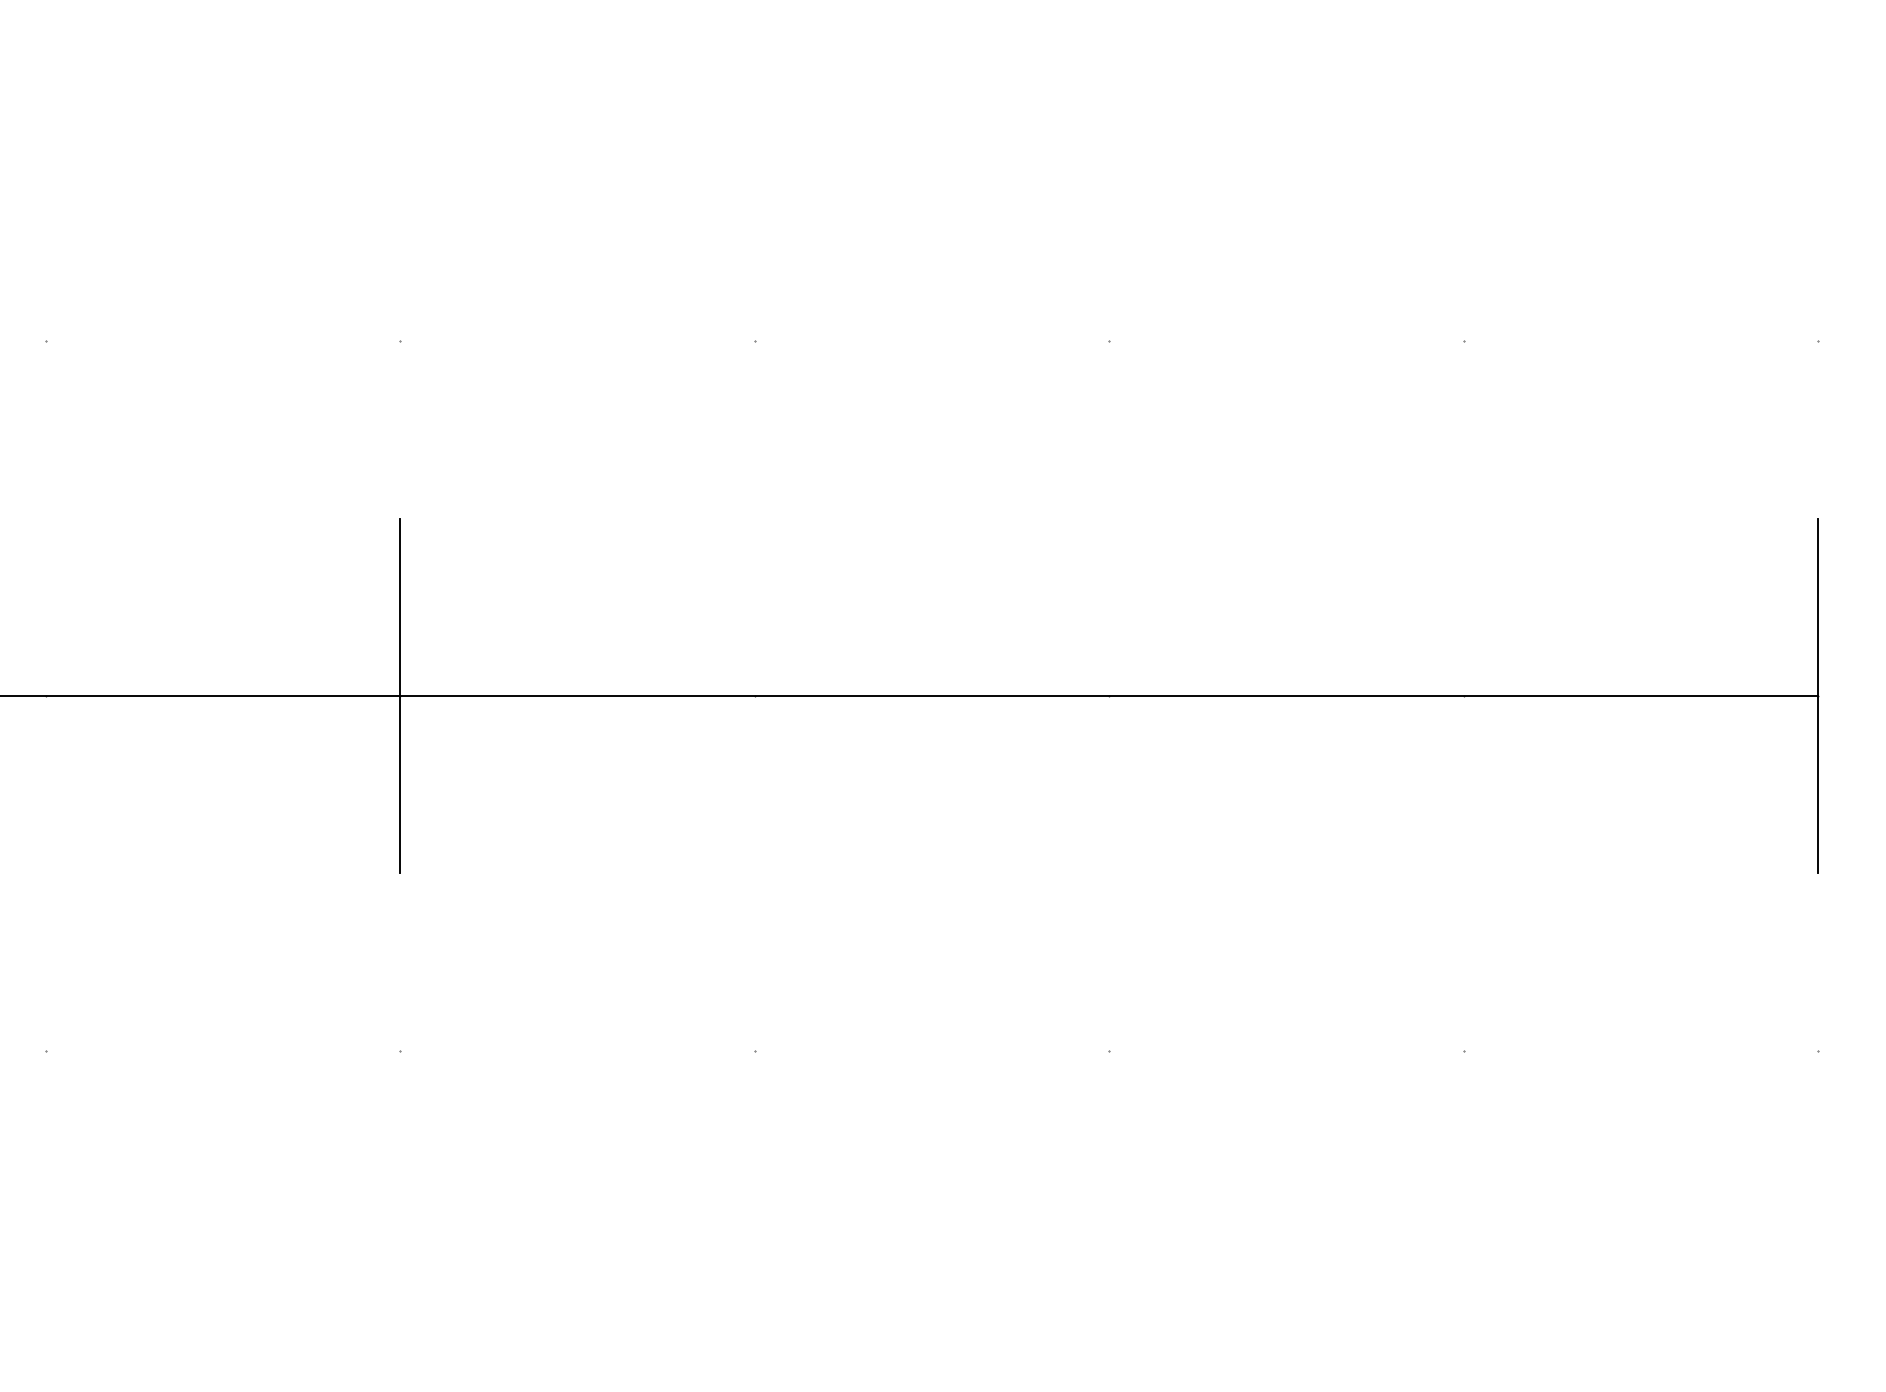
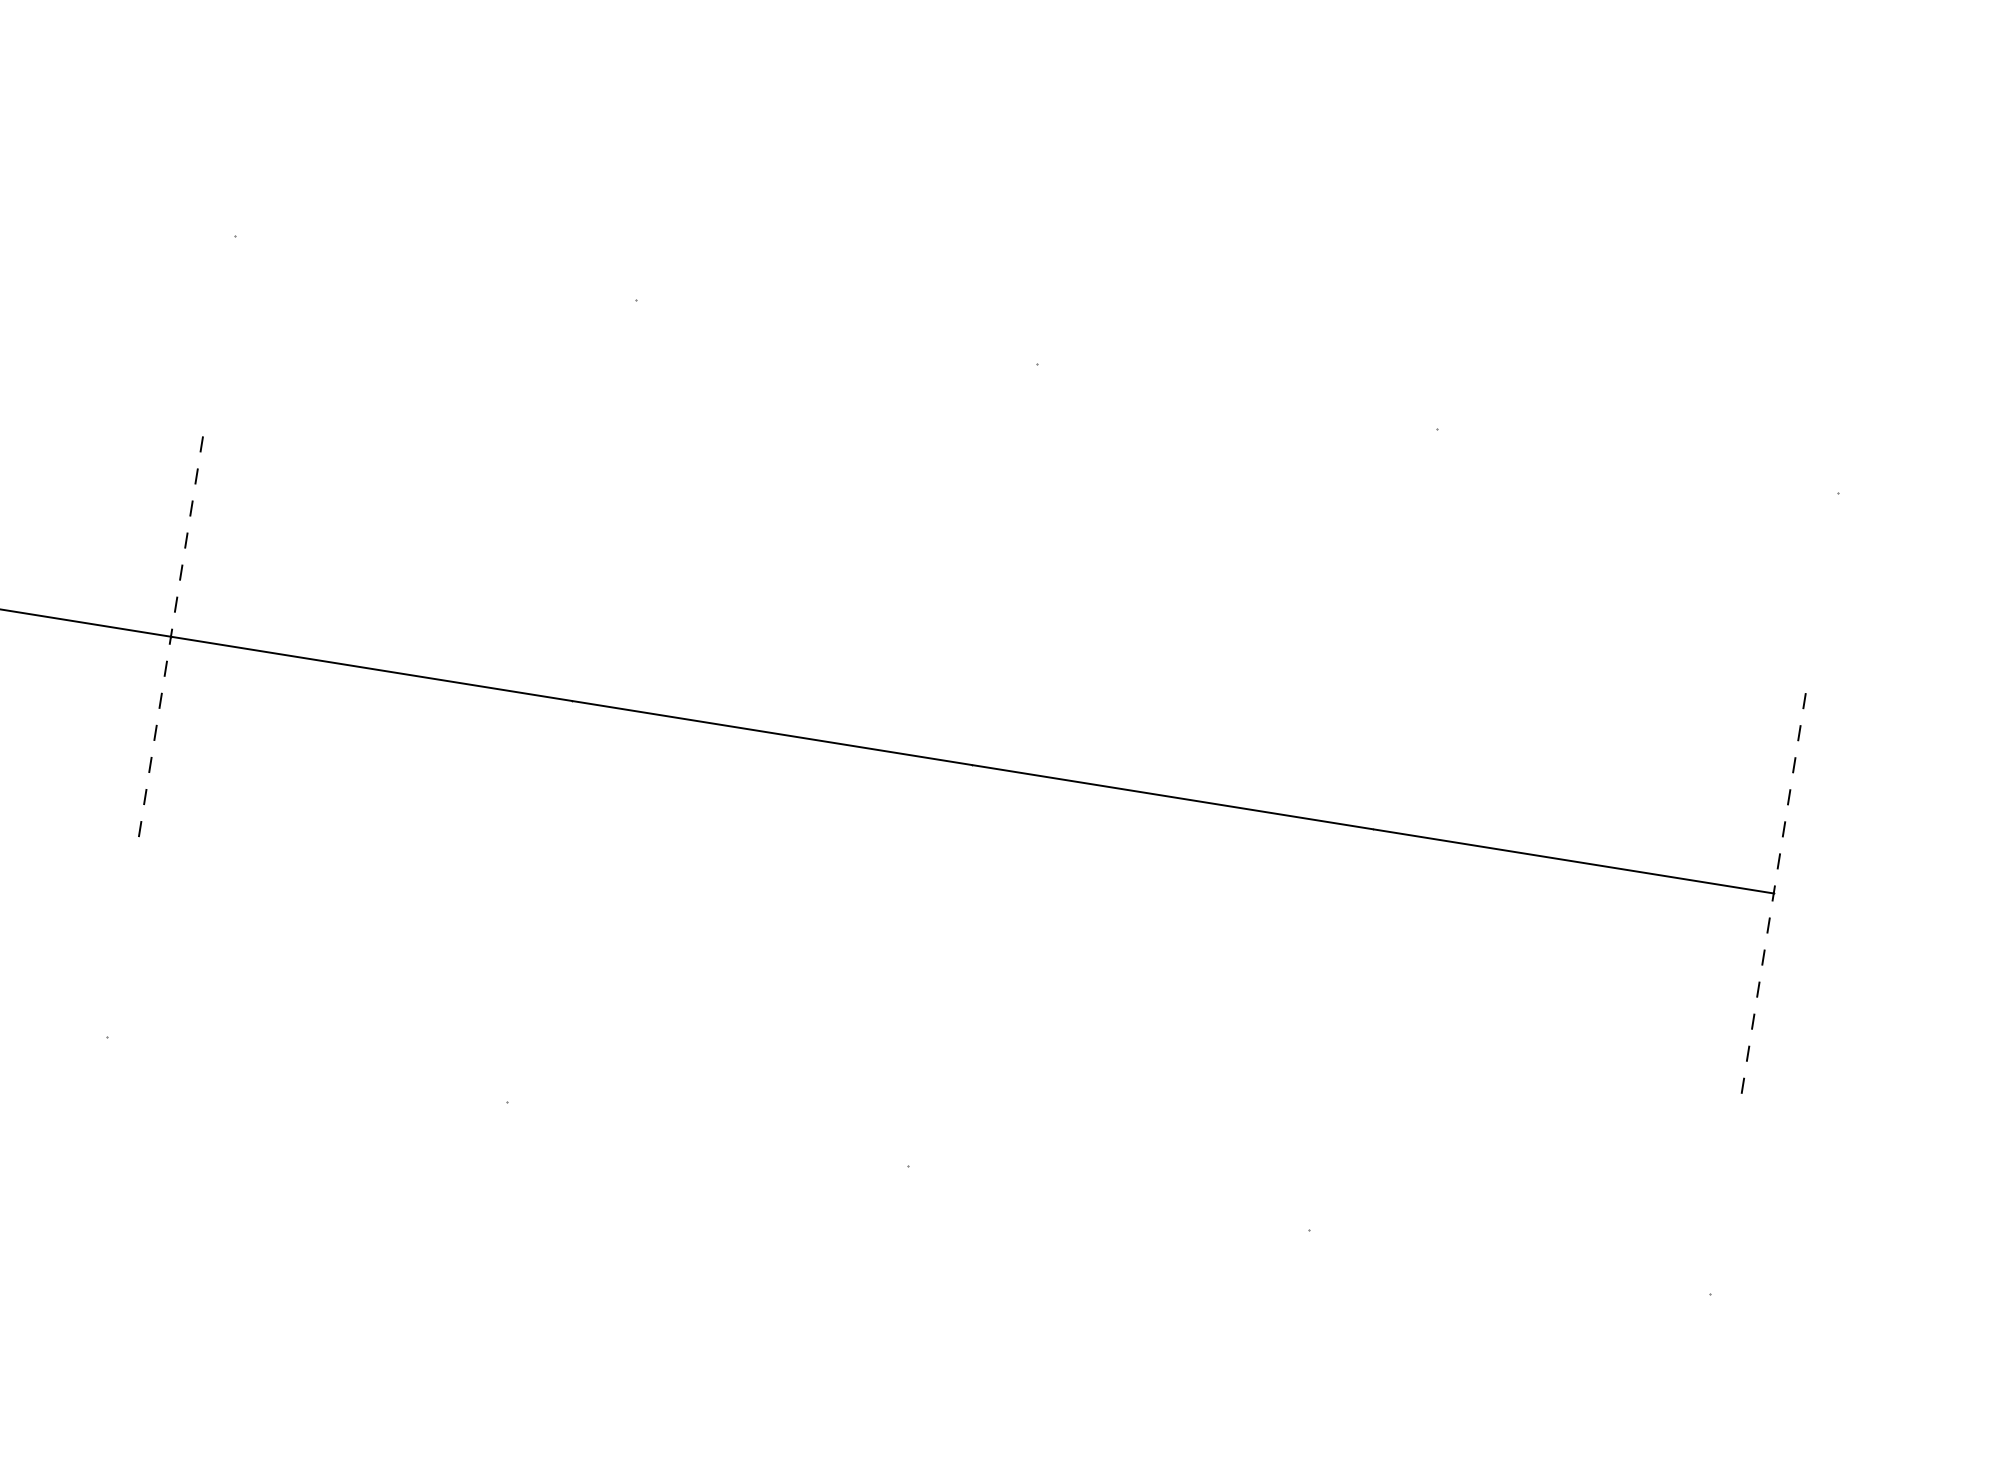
line: (400, 696) -> (171, 637), solid -> dashed
line: (1818, 696) -> (1773, 894), solid -> dashed

